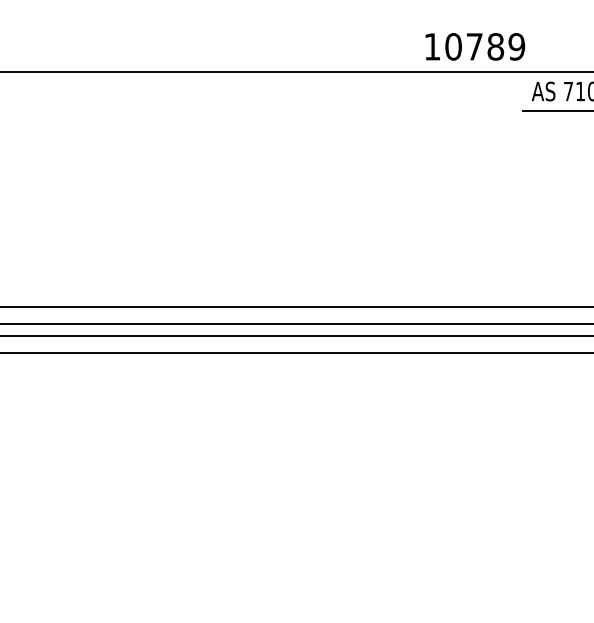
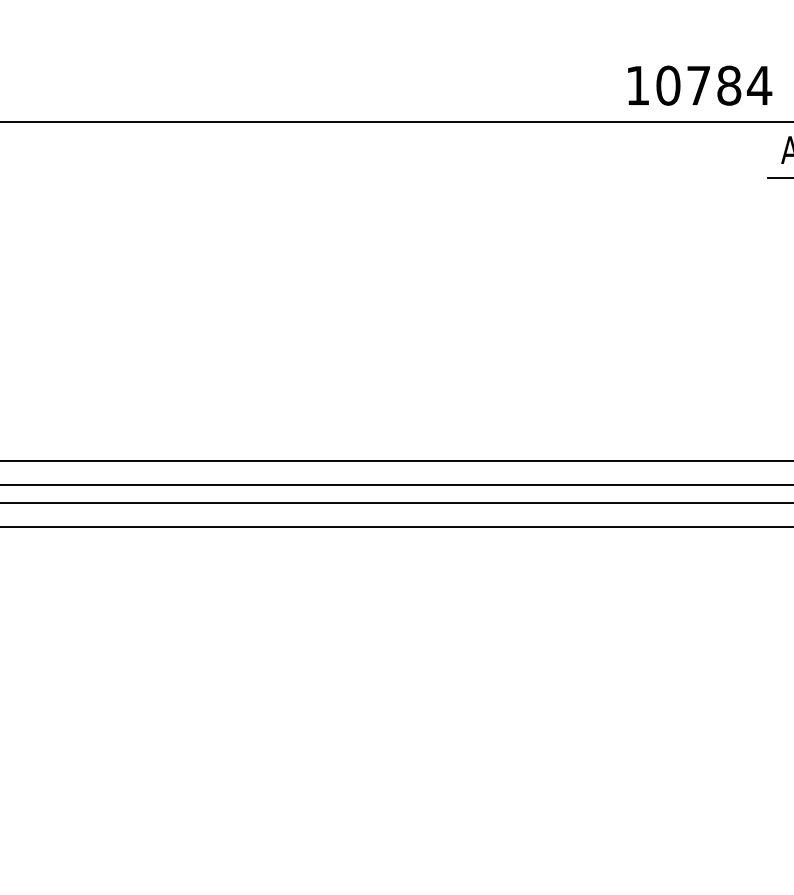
text: (516, 46) -> (759, 85), 10789 -> 10784

